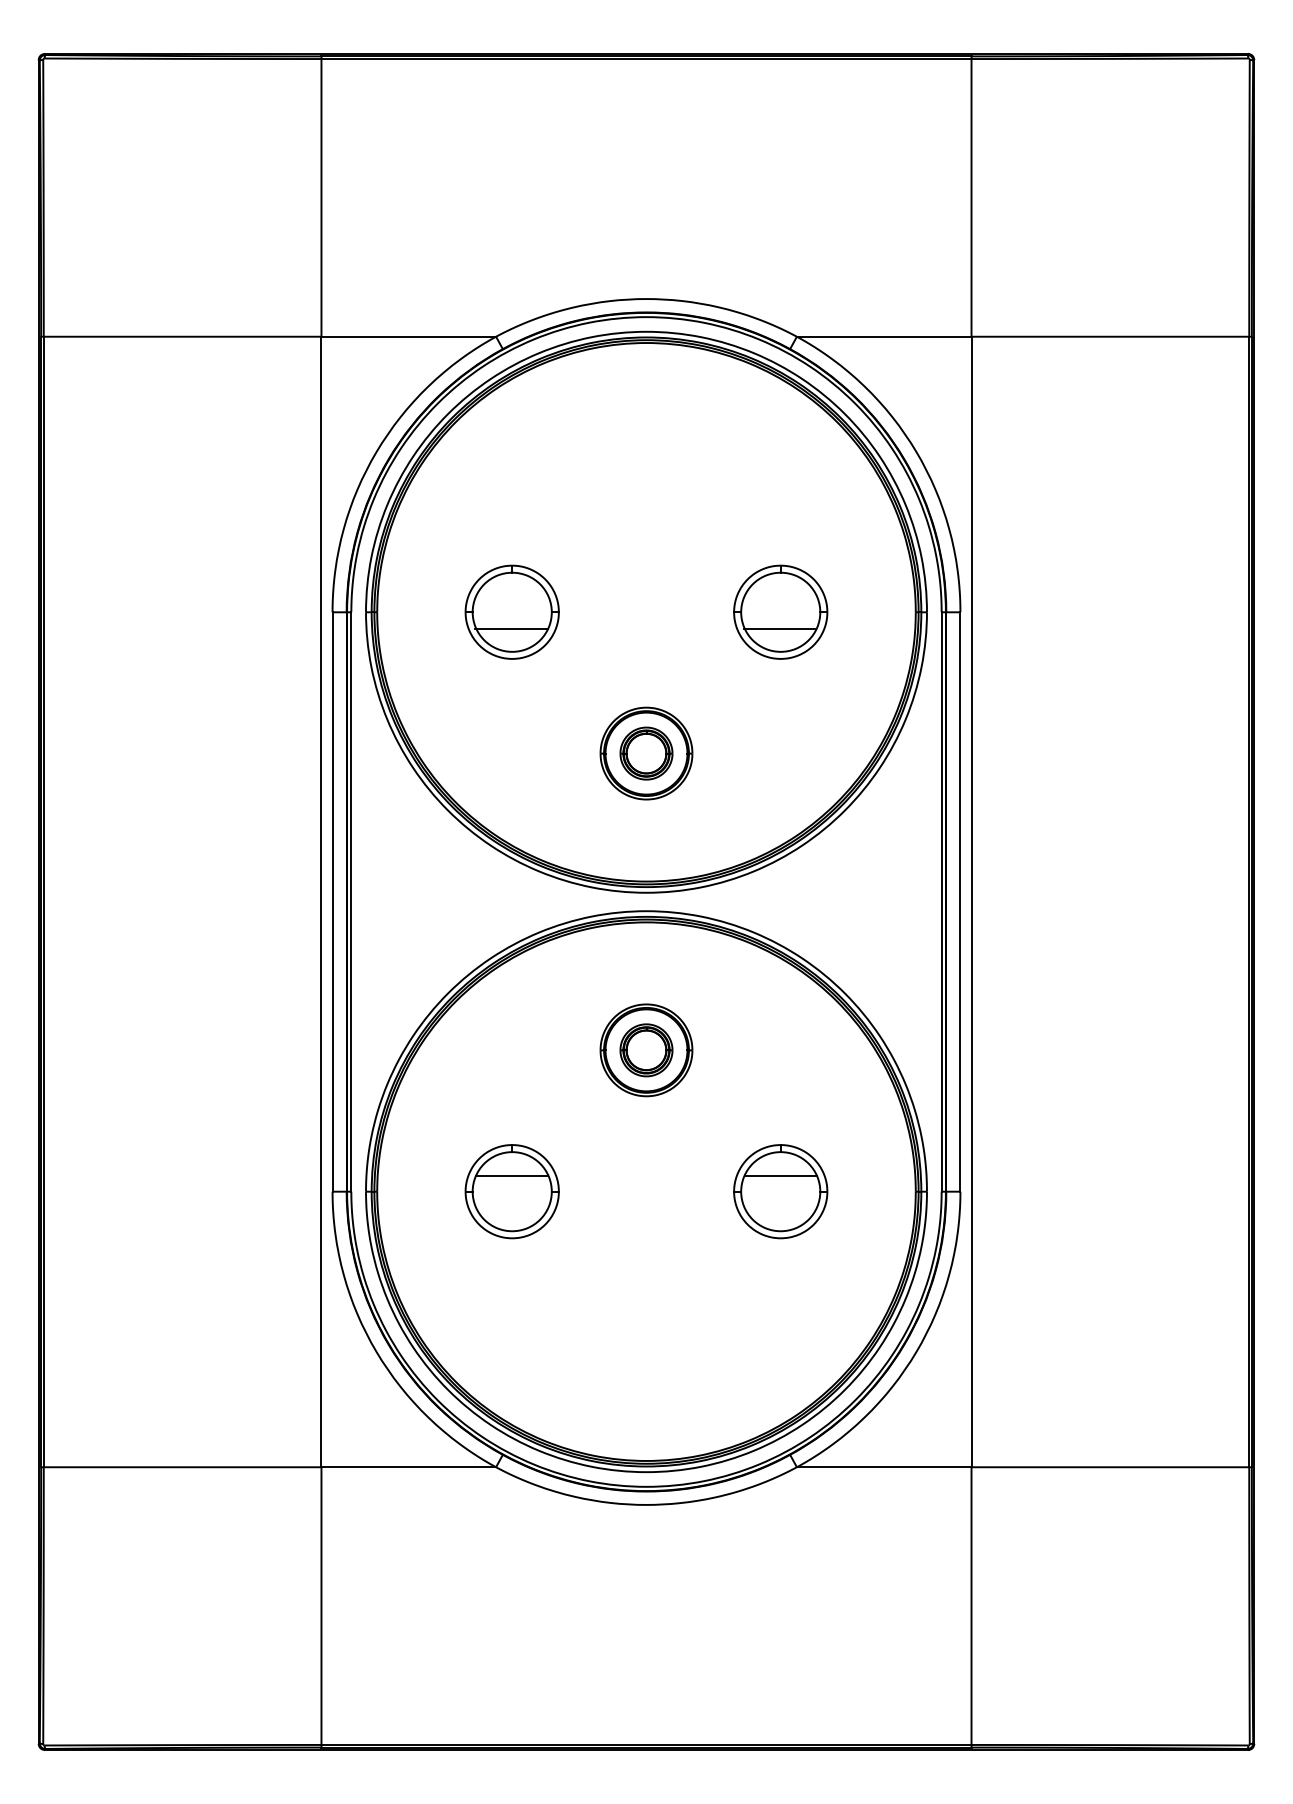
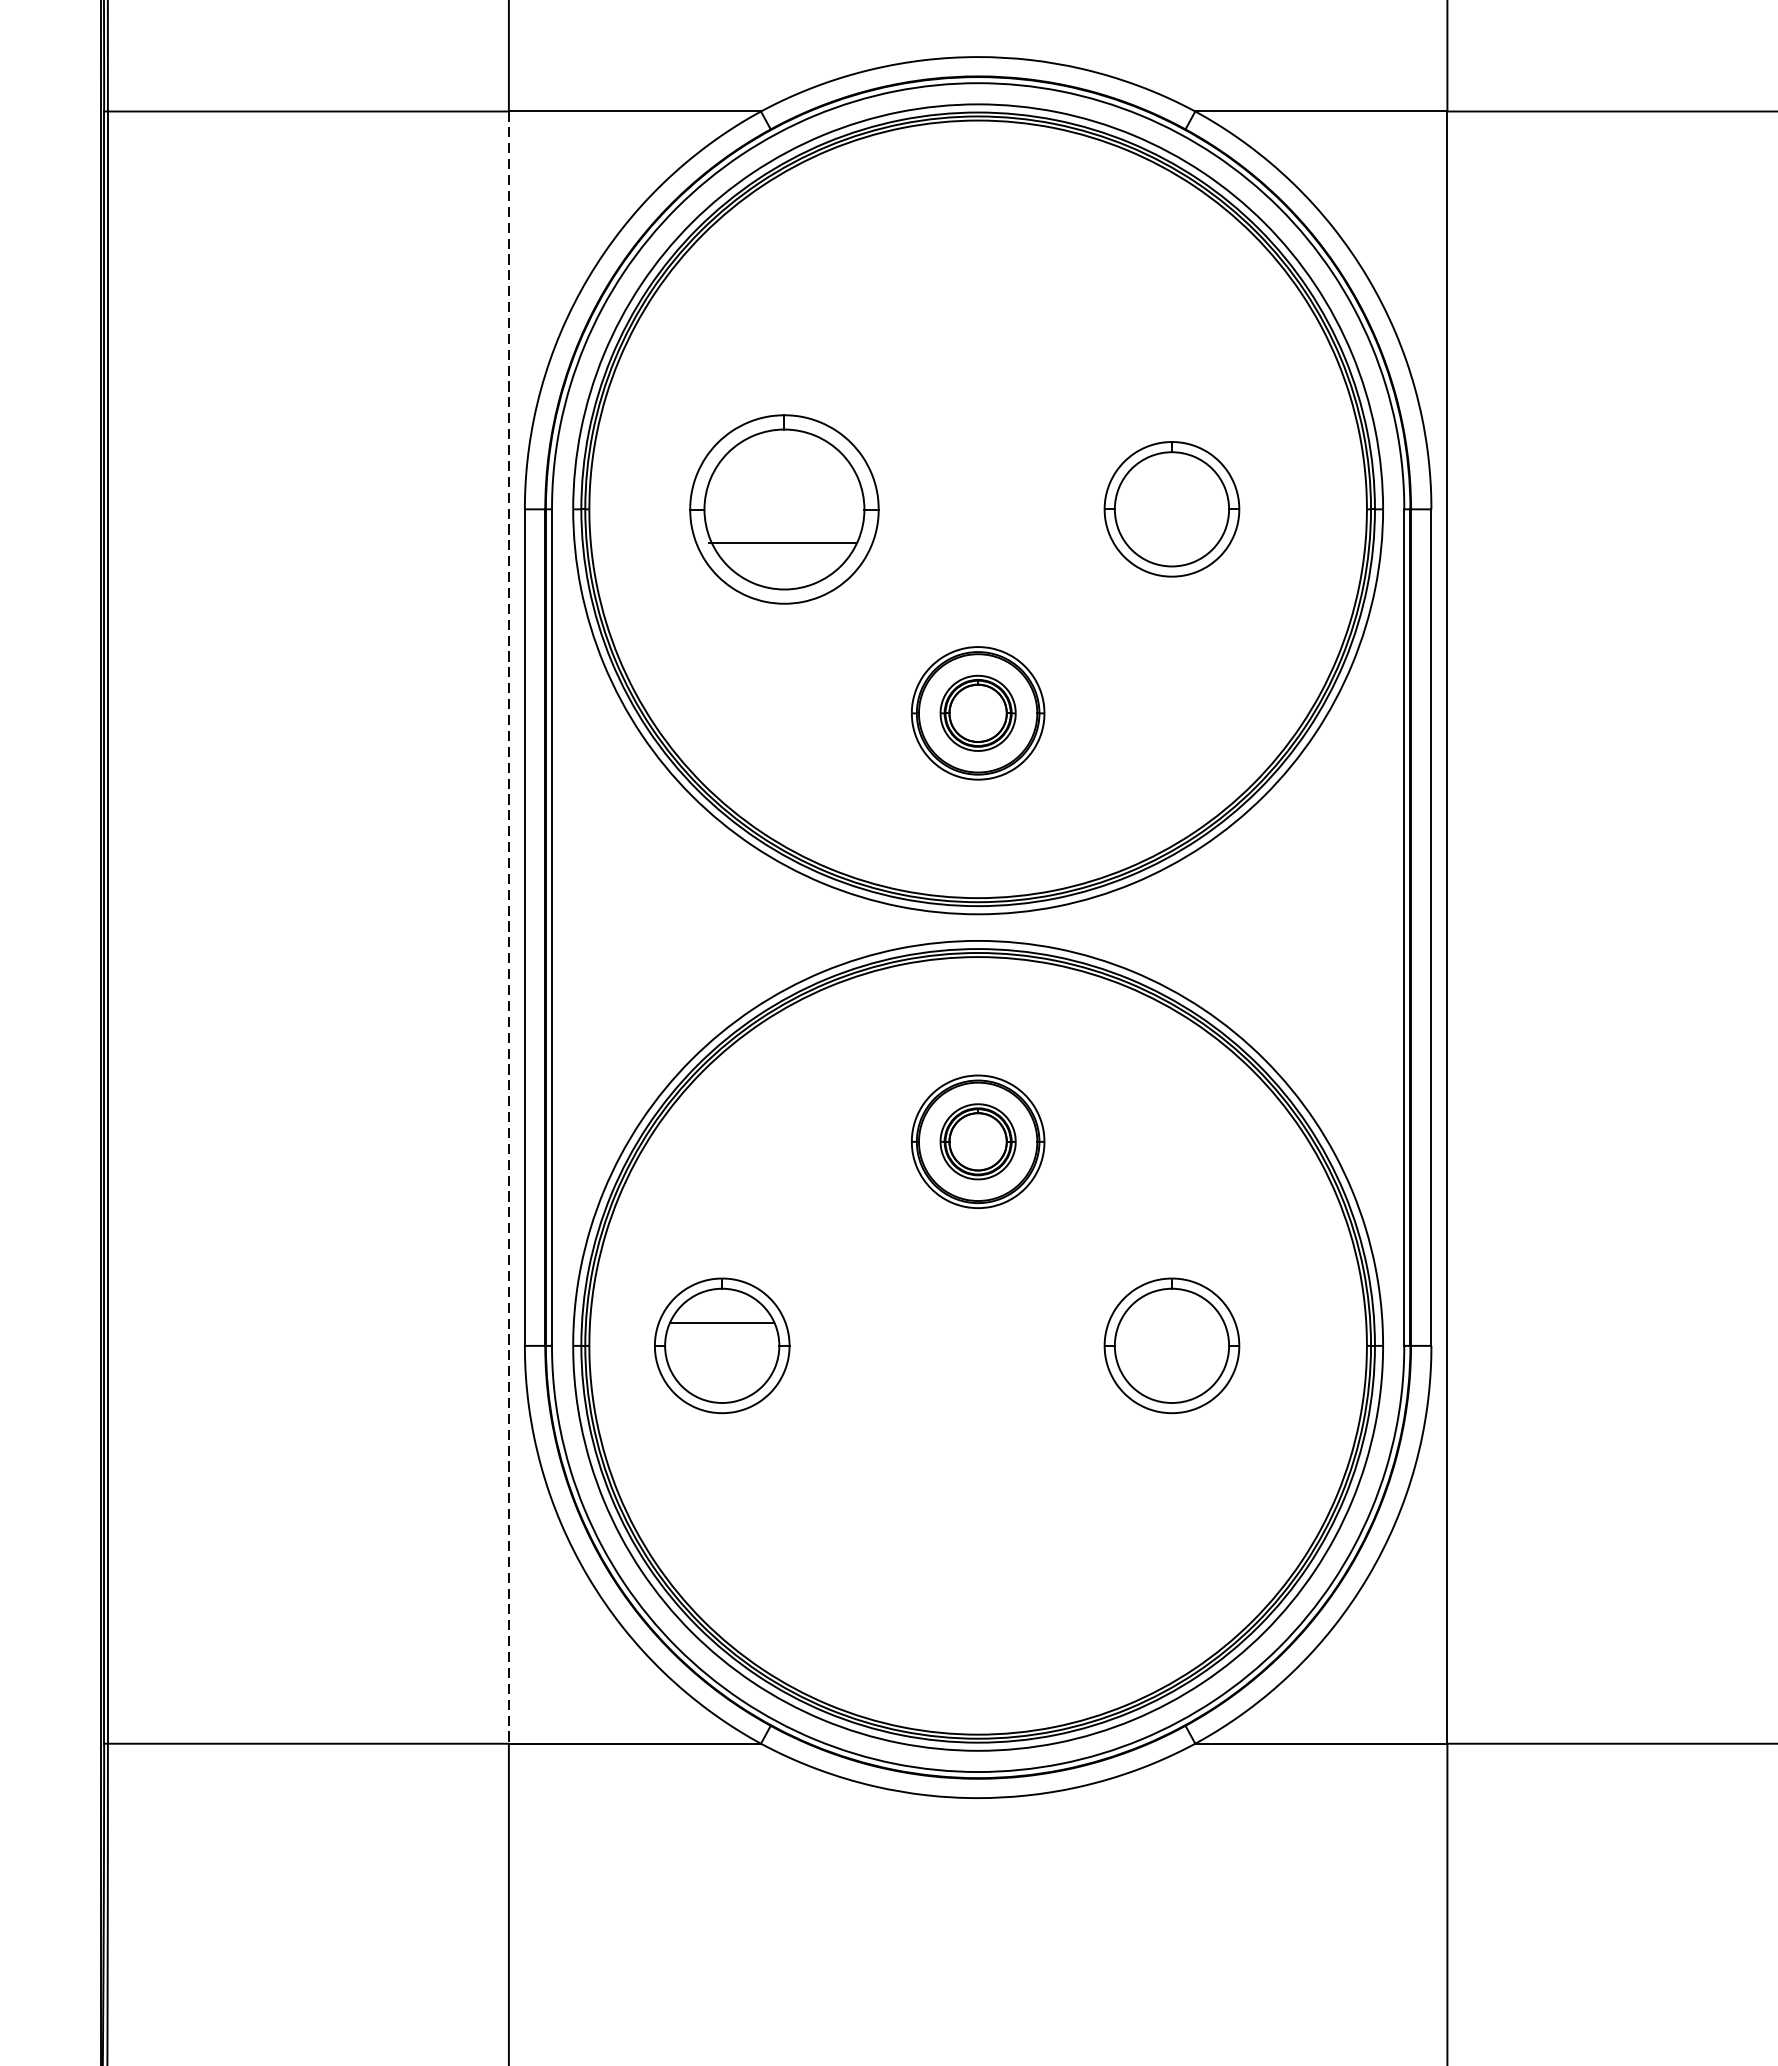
part: (511, 611) -> (783, 508), size x1.4
line: (779, 629) -> (1170, 534), removed
line: (321, 902) -> (508, 928), solid -> dashed
line: (780, 1175) -> (1171, 1322), removed
part: (511, 1191) -> (721, 1345), moved

